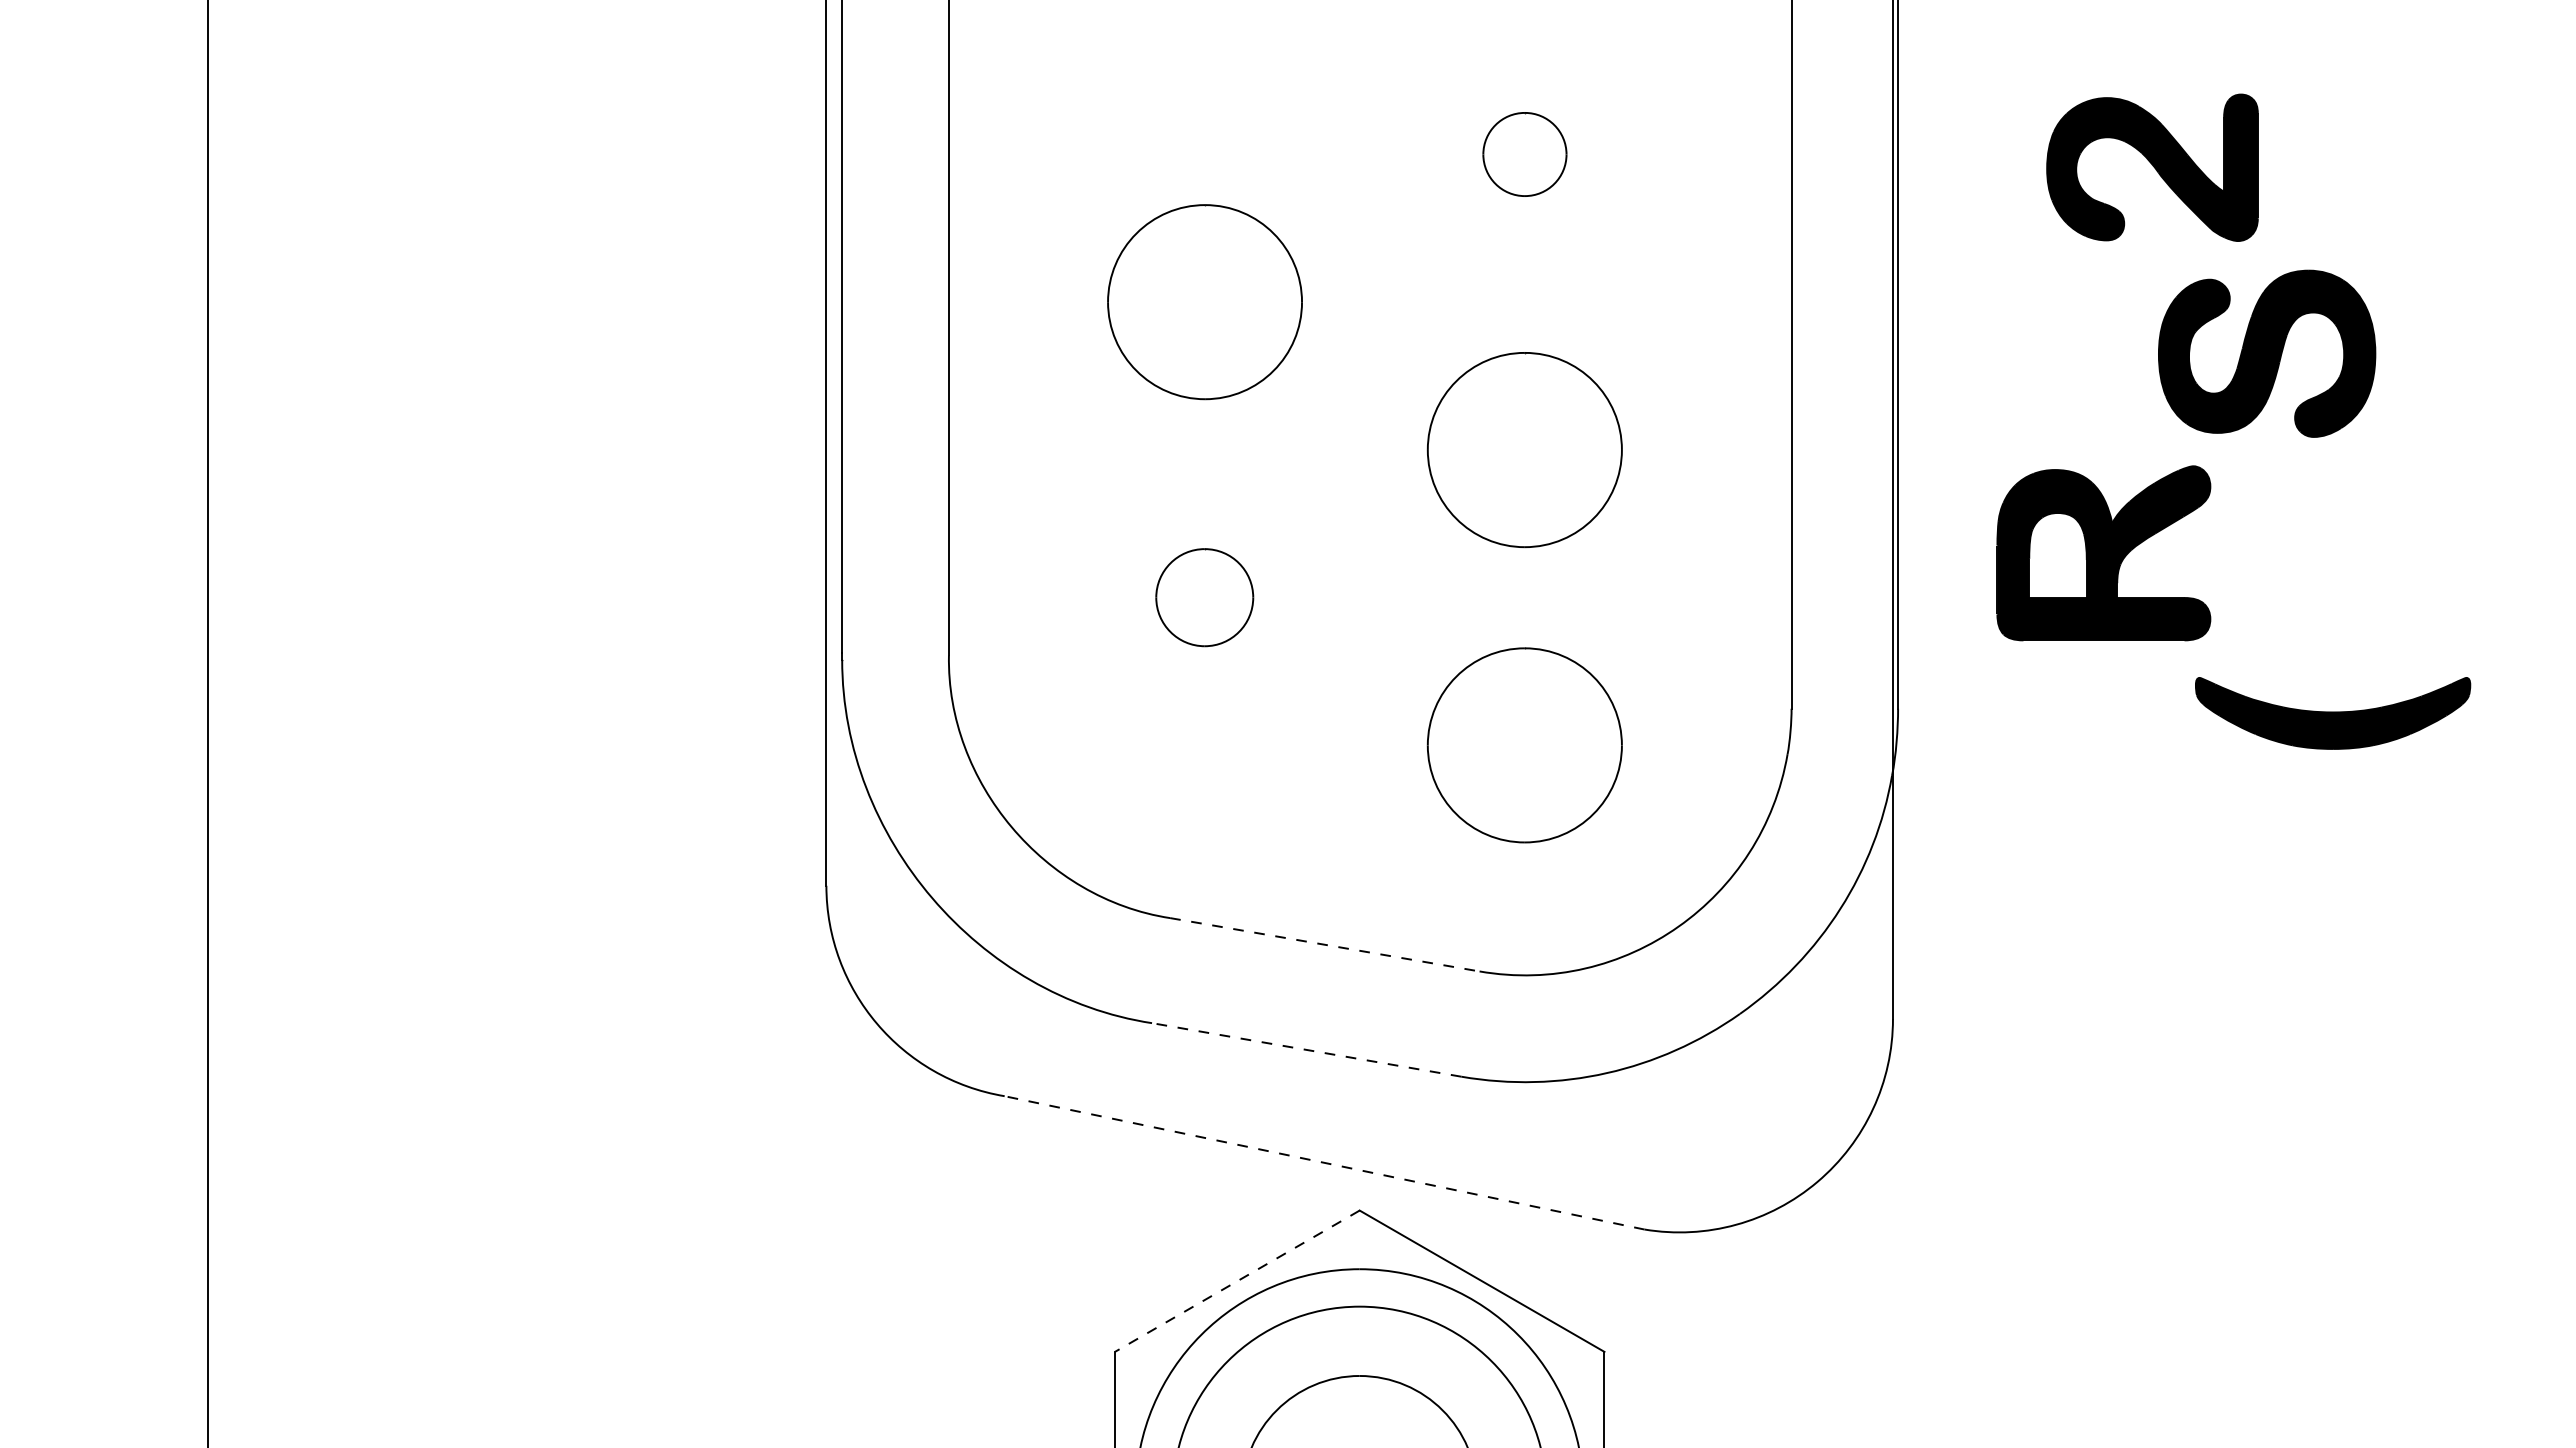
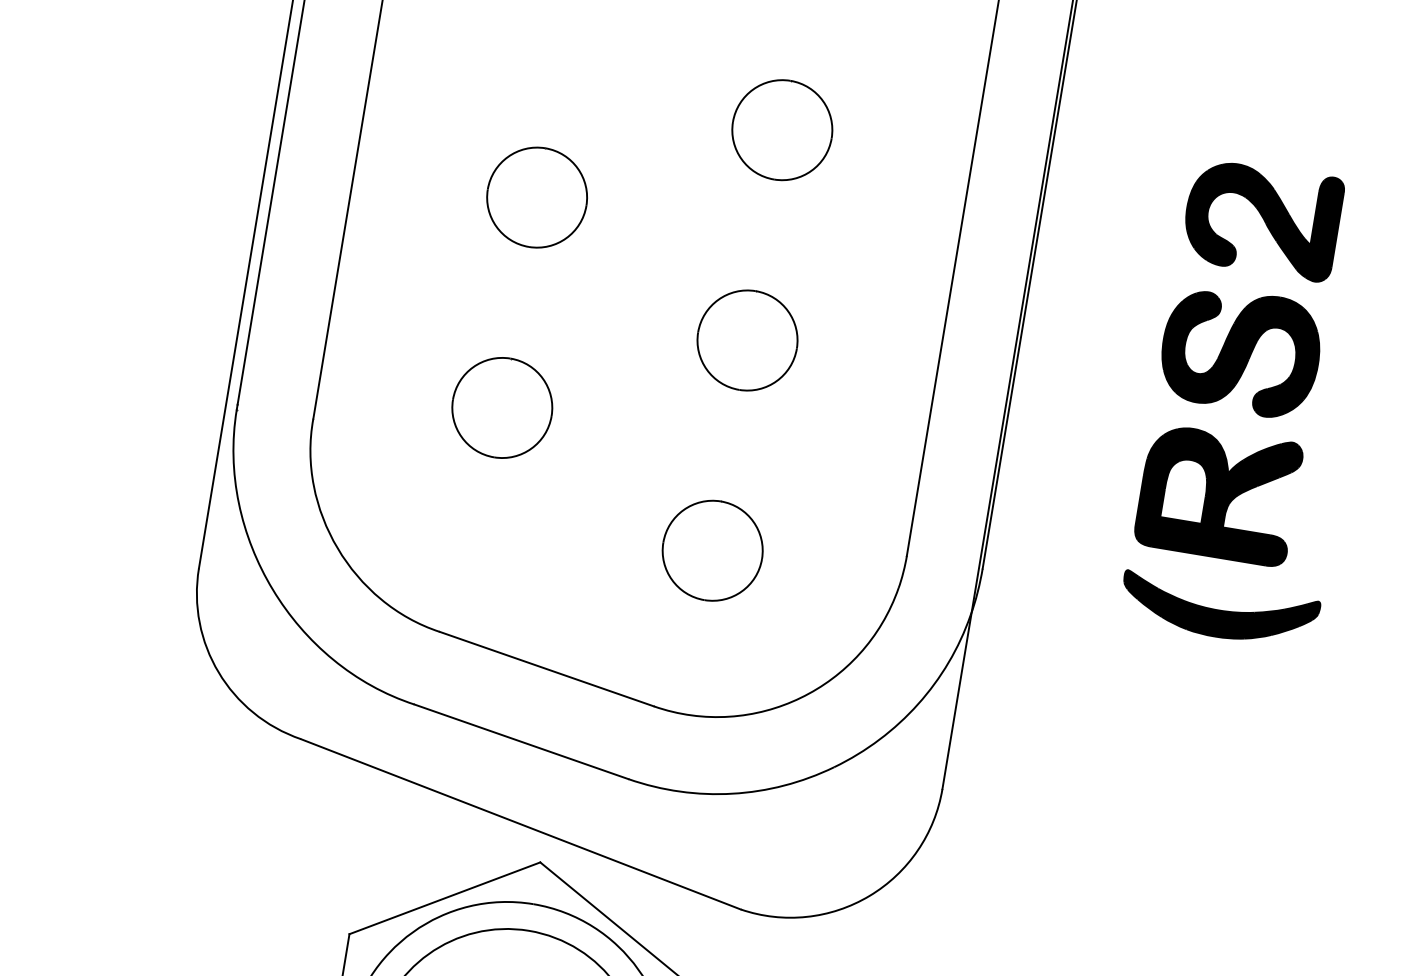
part: (1524, 154) -> (782, 130), size x1.67
part: (2152, 167) -> (1262, 219), moved
part: (1204, 302) -> (536, 197), size x0.71
part: (2267, 353) -> (1241, 351), moved
part: (1524, 449) -> (747, 340), size x0.71
part: (2103, 553) -> (1218, 494), moved
part: (1204, 597) -> (502, 407), size x1.43
part: (2333, 713) -> (1219, 611), moved
part: (1524, 745) -> (712, 550), size x0.71
line: (1324, 944) -> (546, 668), dashed -> solid
line: (1306, 1049) -> (521, 741), dashed -> solid
line: (1324, 1162) -> (520, 824), dashed -> solid
line: (1236, 1281) -> (444, 898), dashed -> solid

